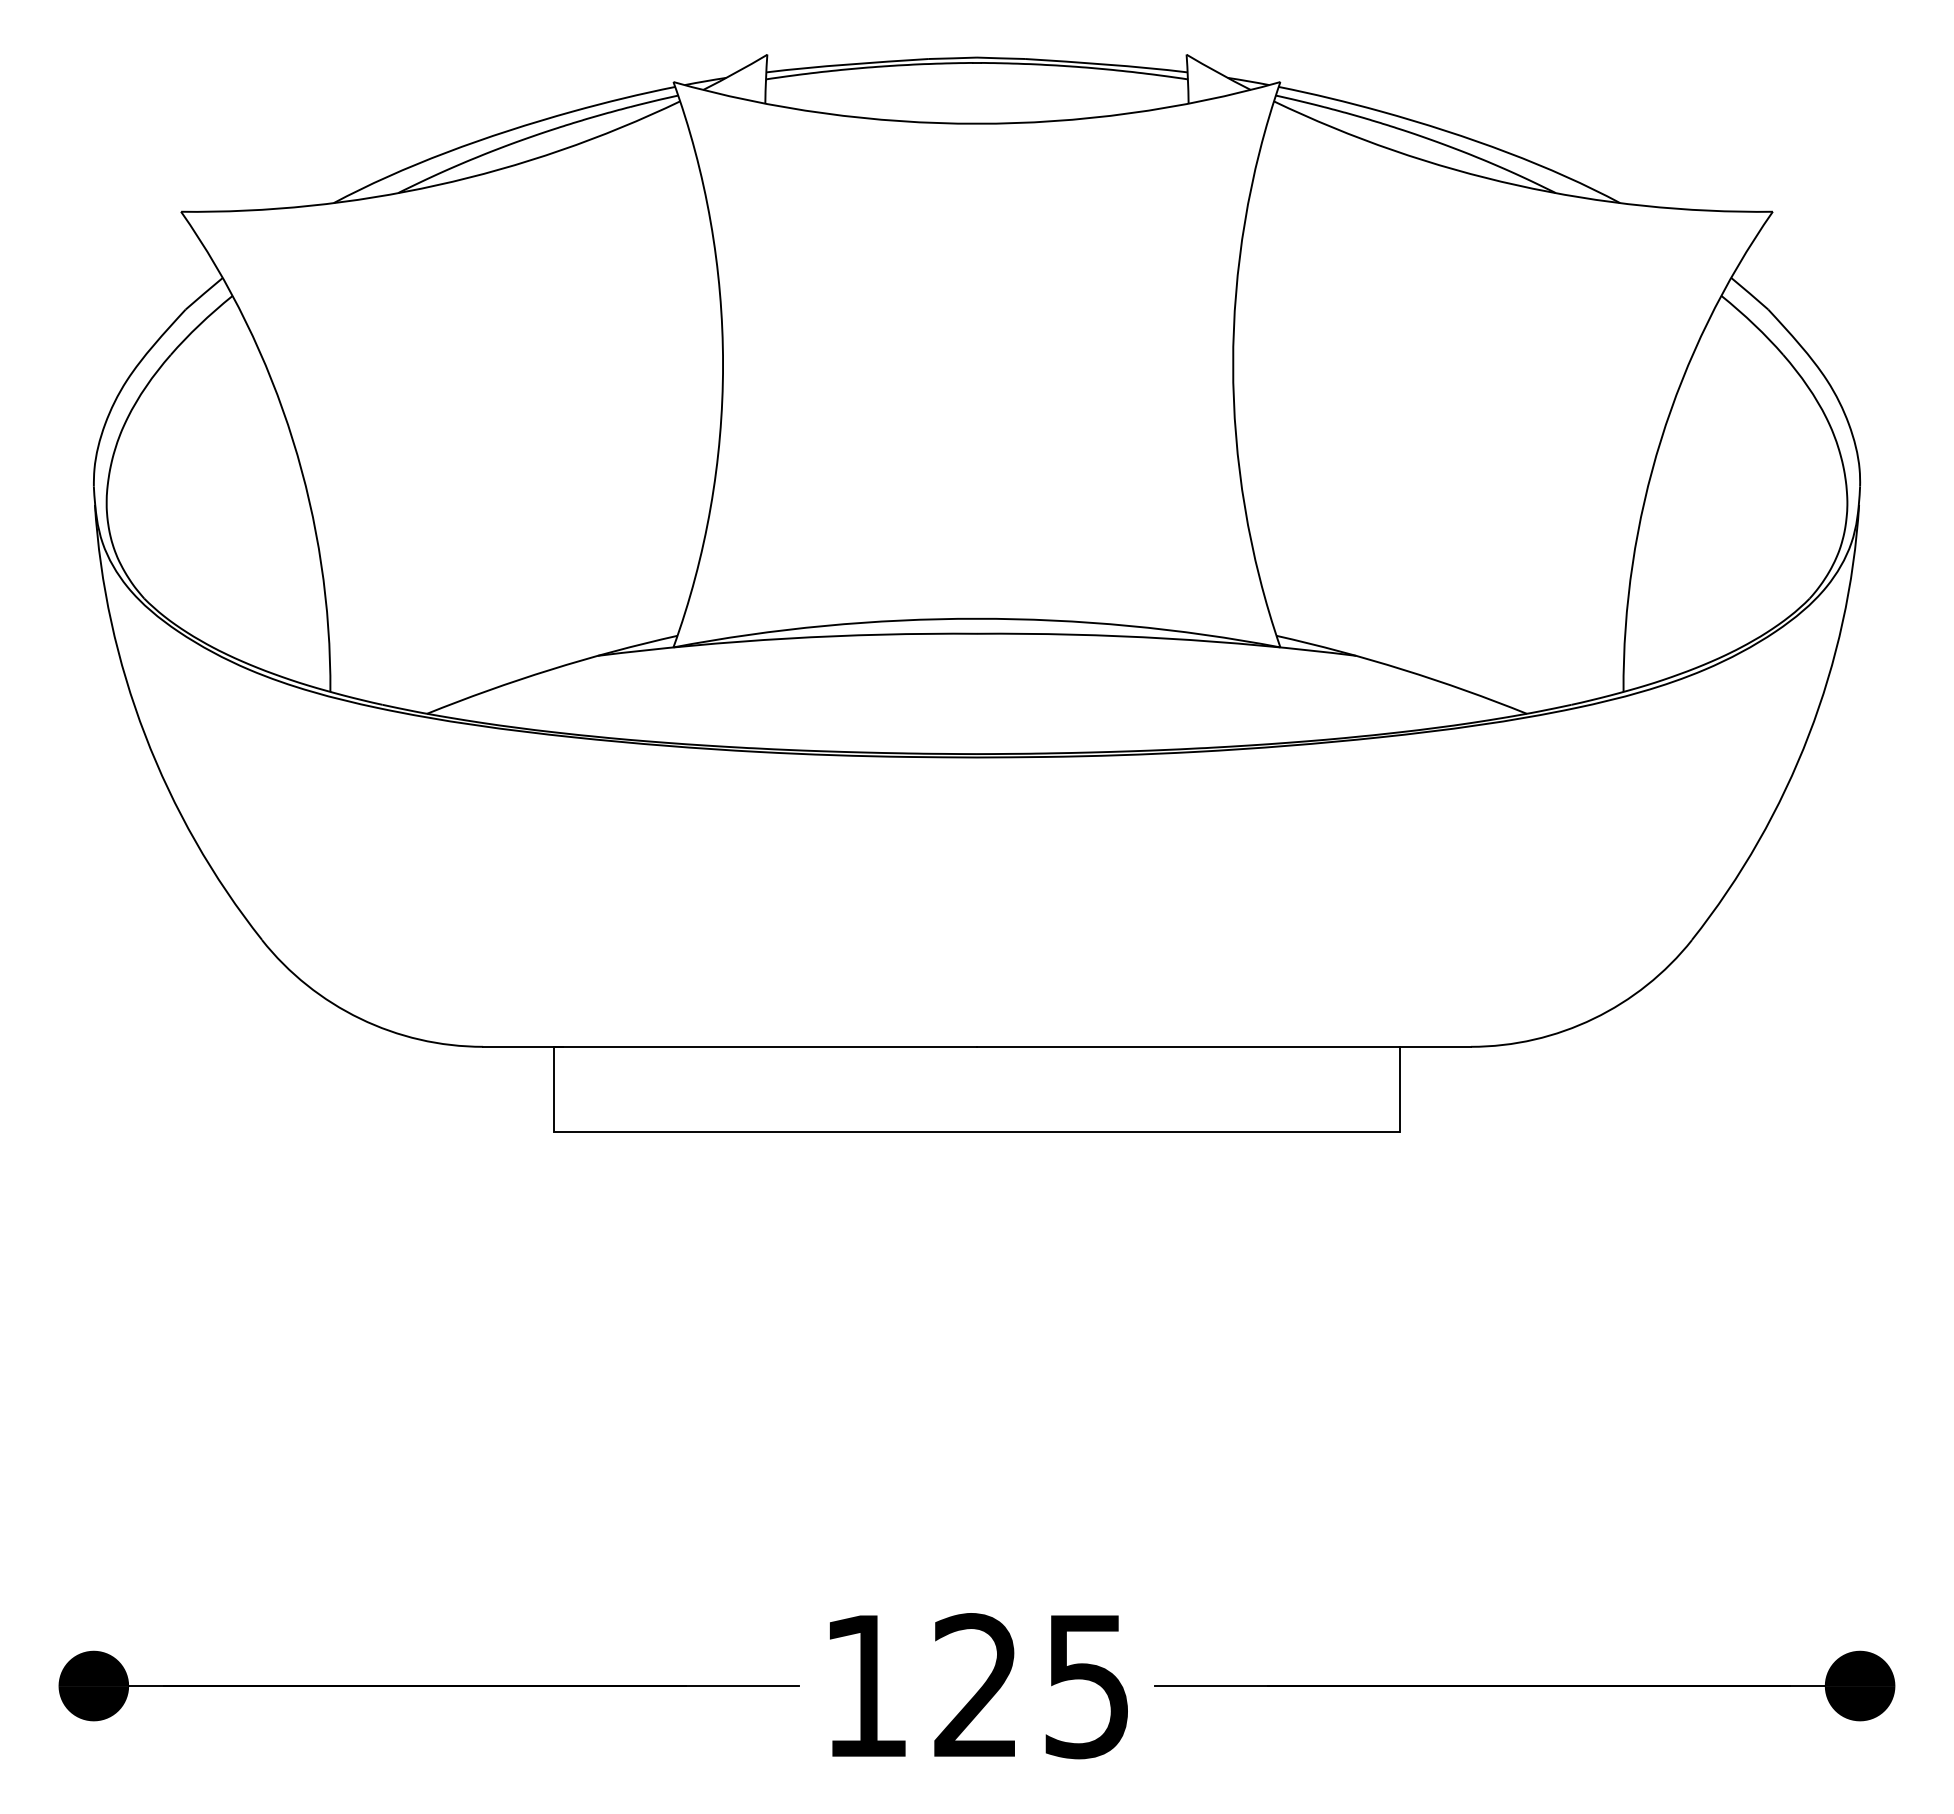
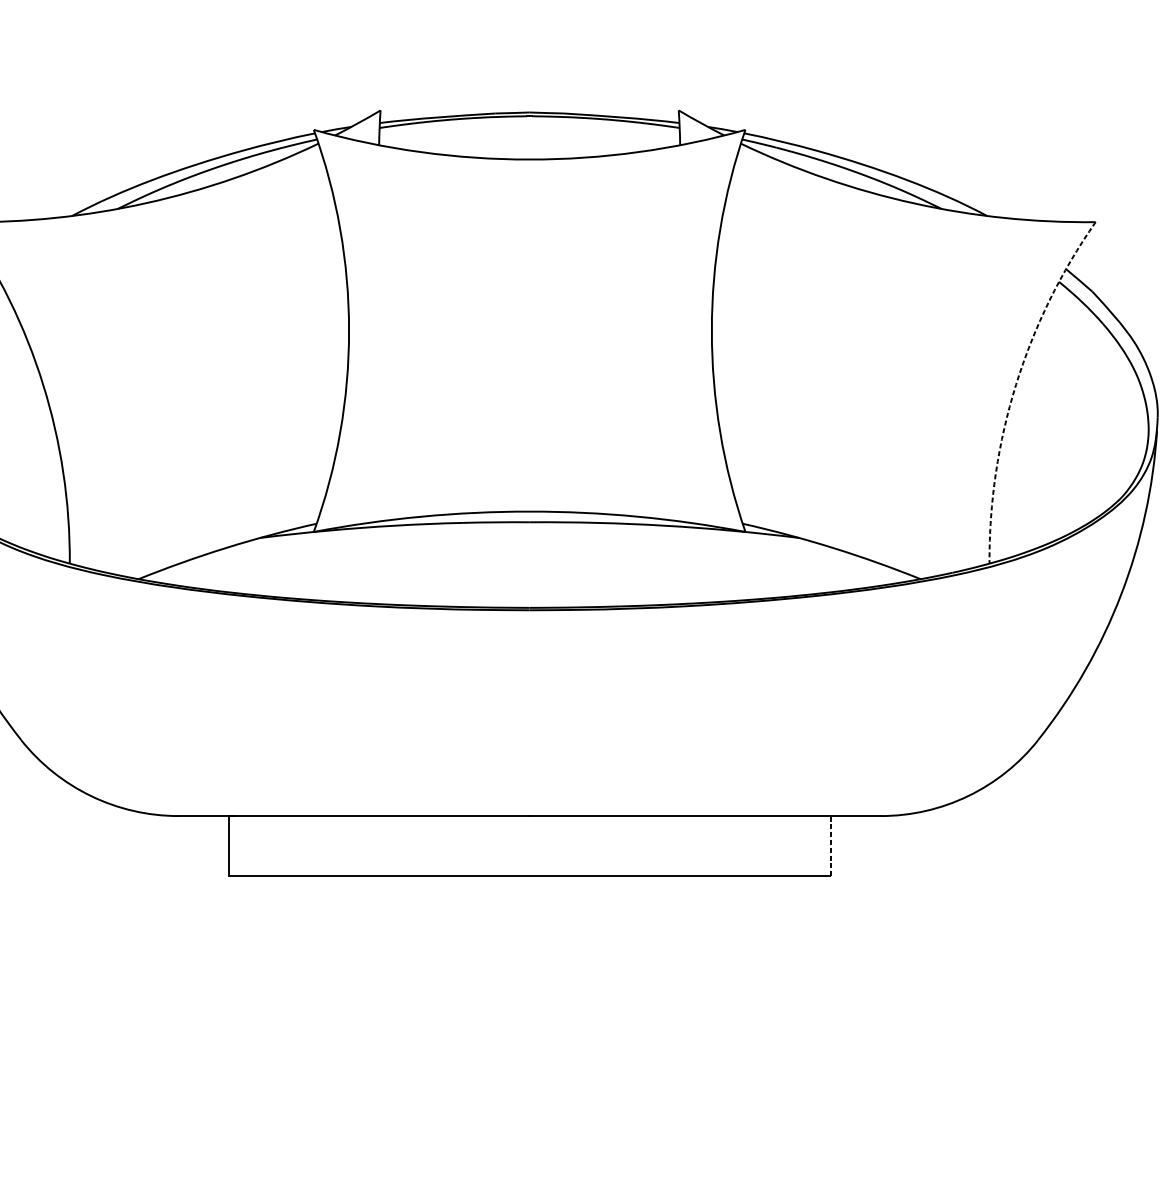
arc: (1660, 440) -> (1015, 384), solid -> dashed
line: (1400, 1088) -> (830, 845), solid -> dashed

